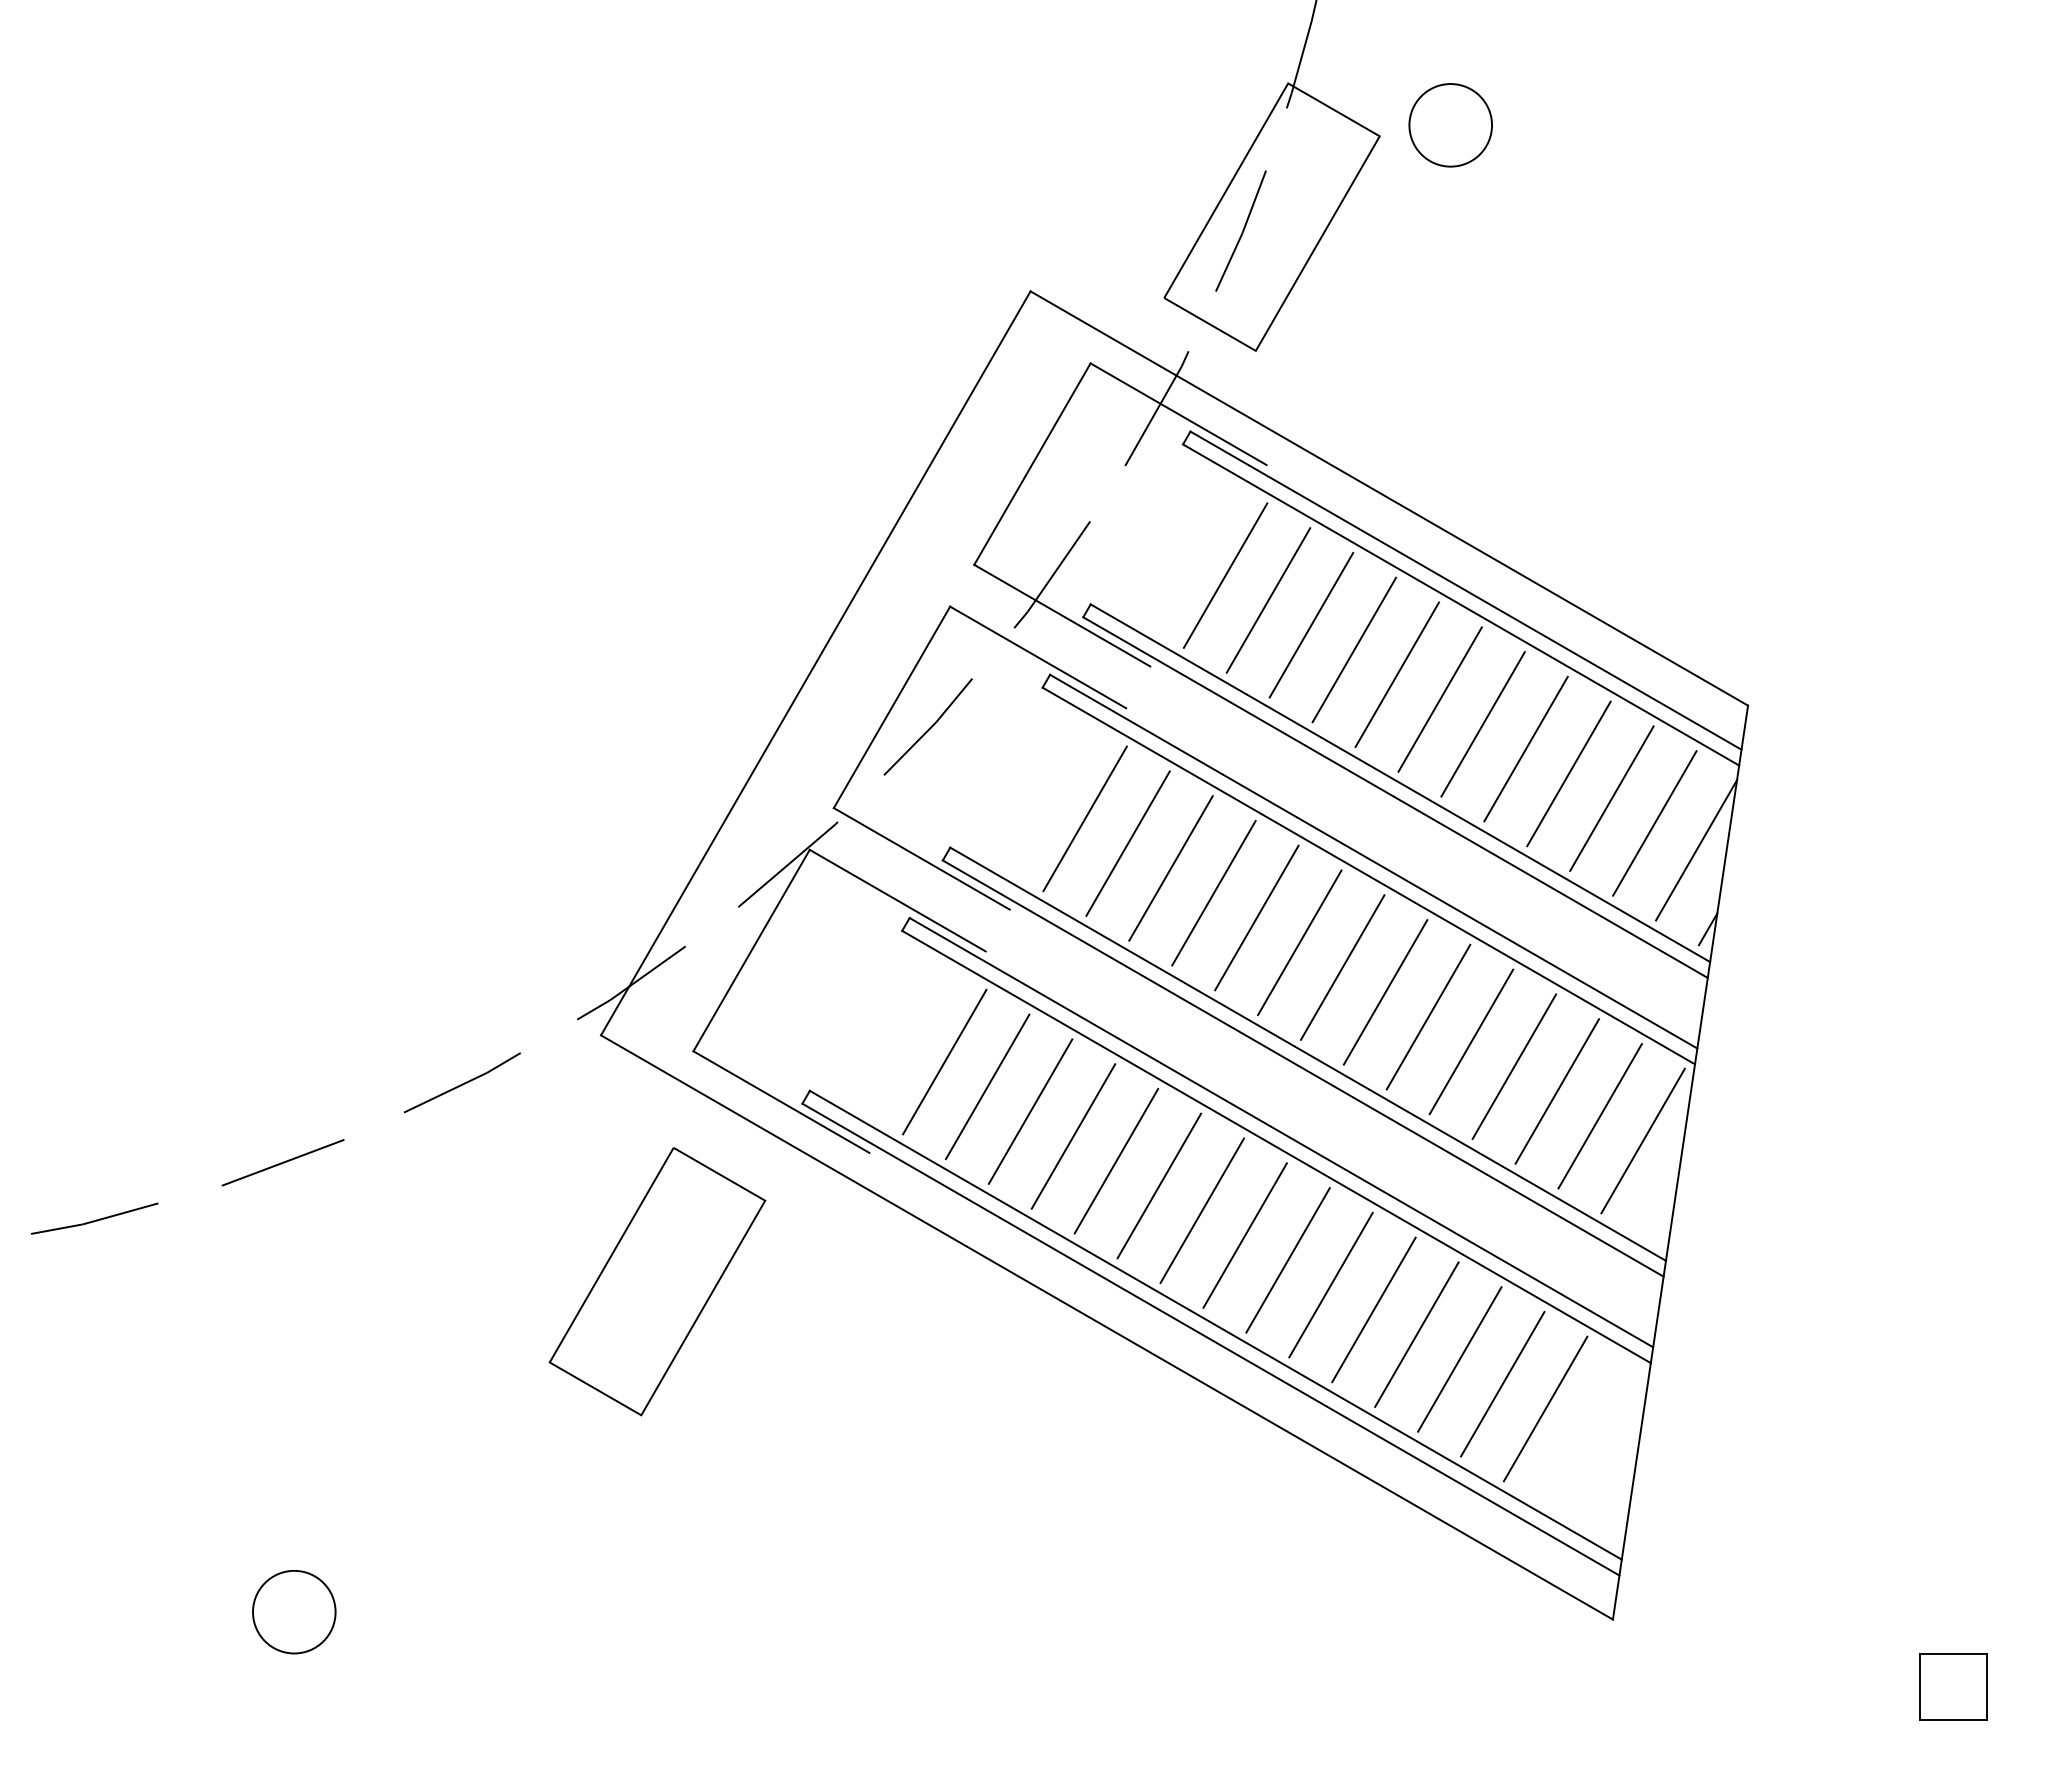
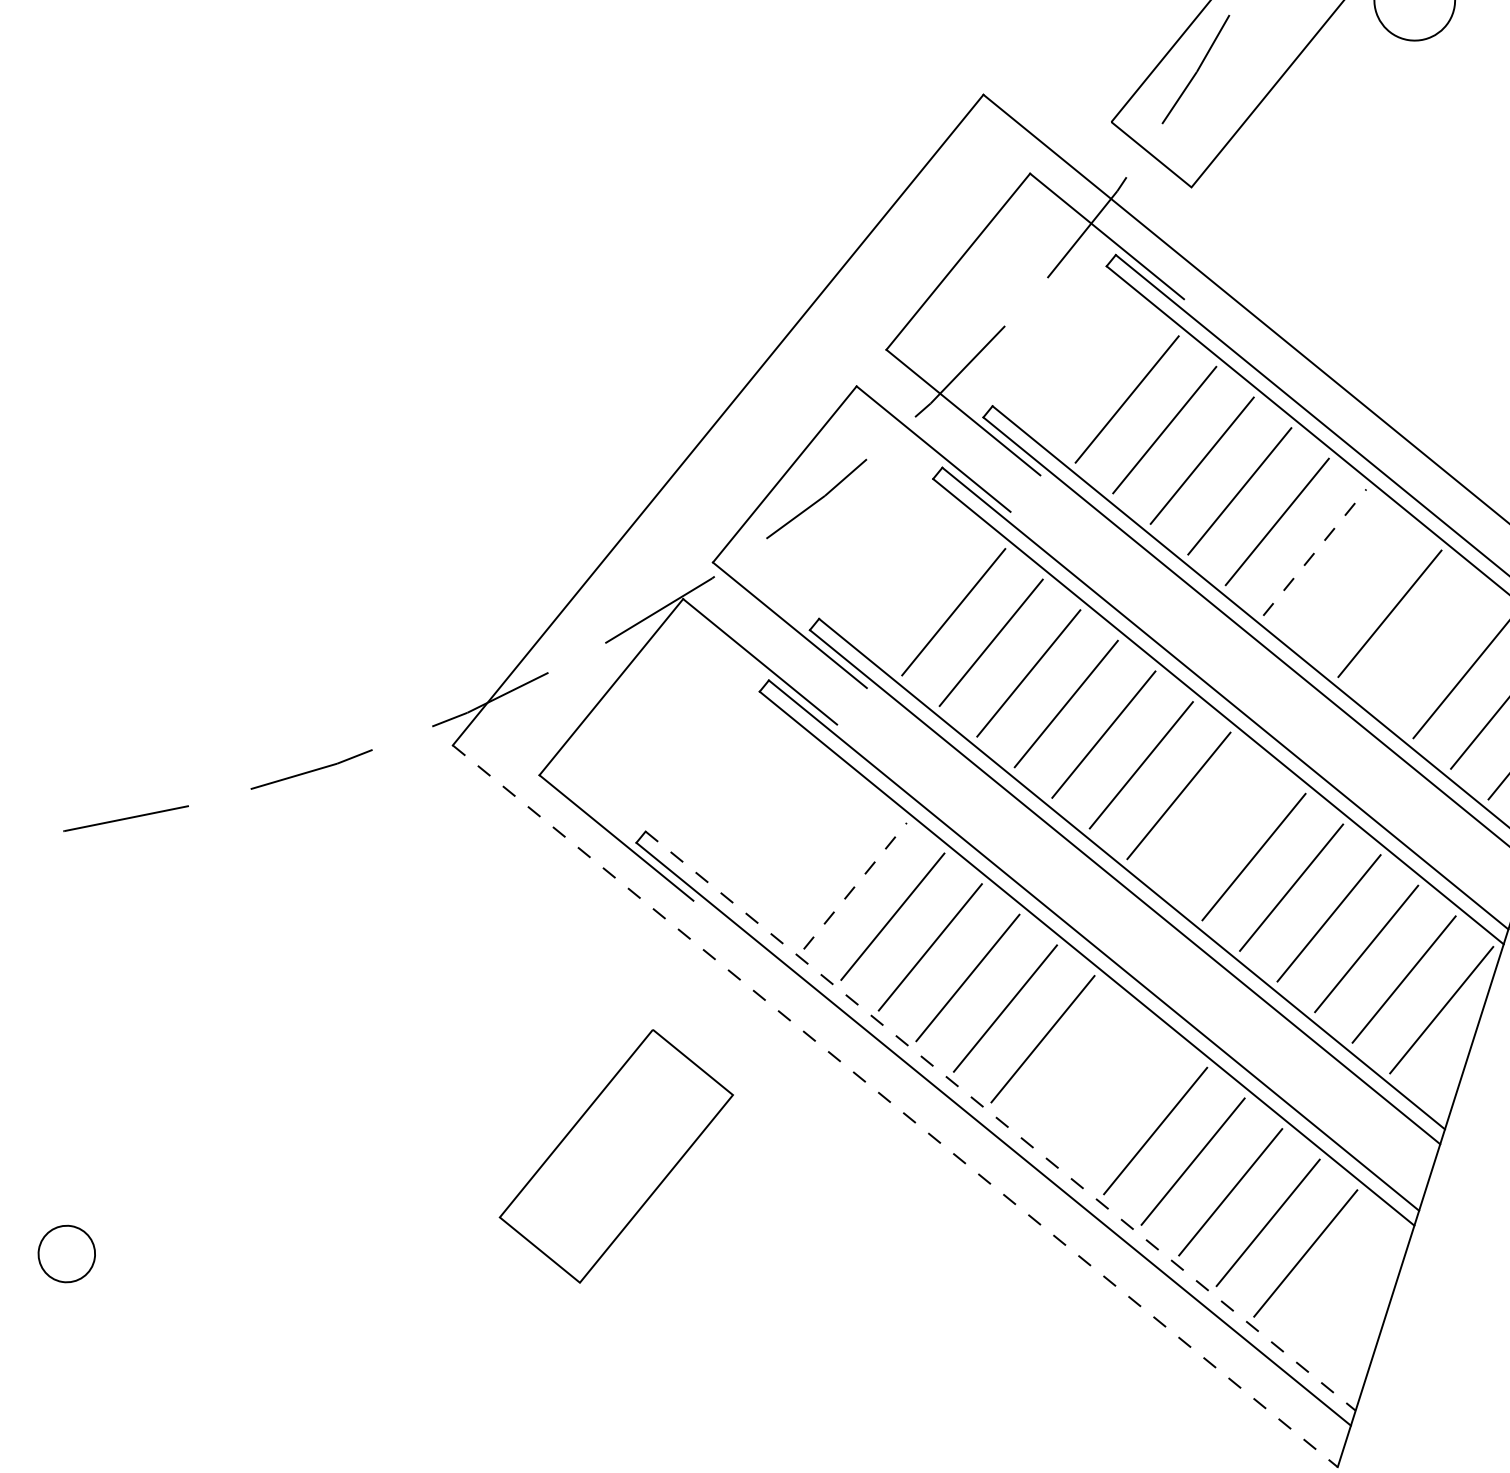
line: (1440, 699) -> (1315, 552), solid -> dashed
line: (1482, 724) -> (1351, 583), removed
line: (1568, 773) -> (1427, 643), removed
line: (1385, 992) -> (1216, 826), removed
line: (944, 1061) -> (780, 824), removed
line: (987, 1086) -> (817, 855), removed
line: (1030, 1111) -> (855, 885), solid -> dashed
line: (1287, 1260) -> (1079, 1069), removed
part: (657, 1281) -> (616, 1156), moved
line: (1330, 1284) -> (1117, 1099), removed
line: (1215, 1325) -> (1000, 1121), solid -> dashed
line: (1107, 1327) -> (895, 1106), solid -> dashed
circle: (294, 1612) -> (66, 1254), size x0.7

